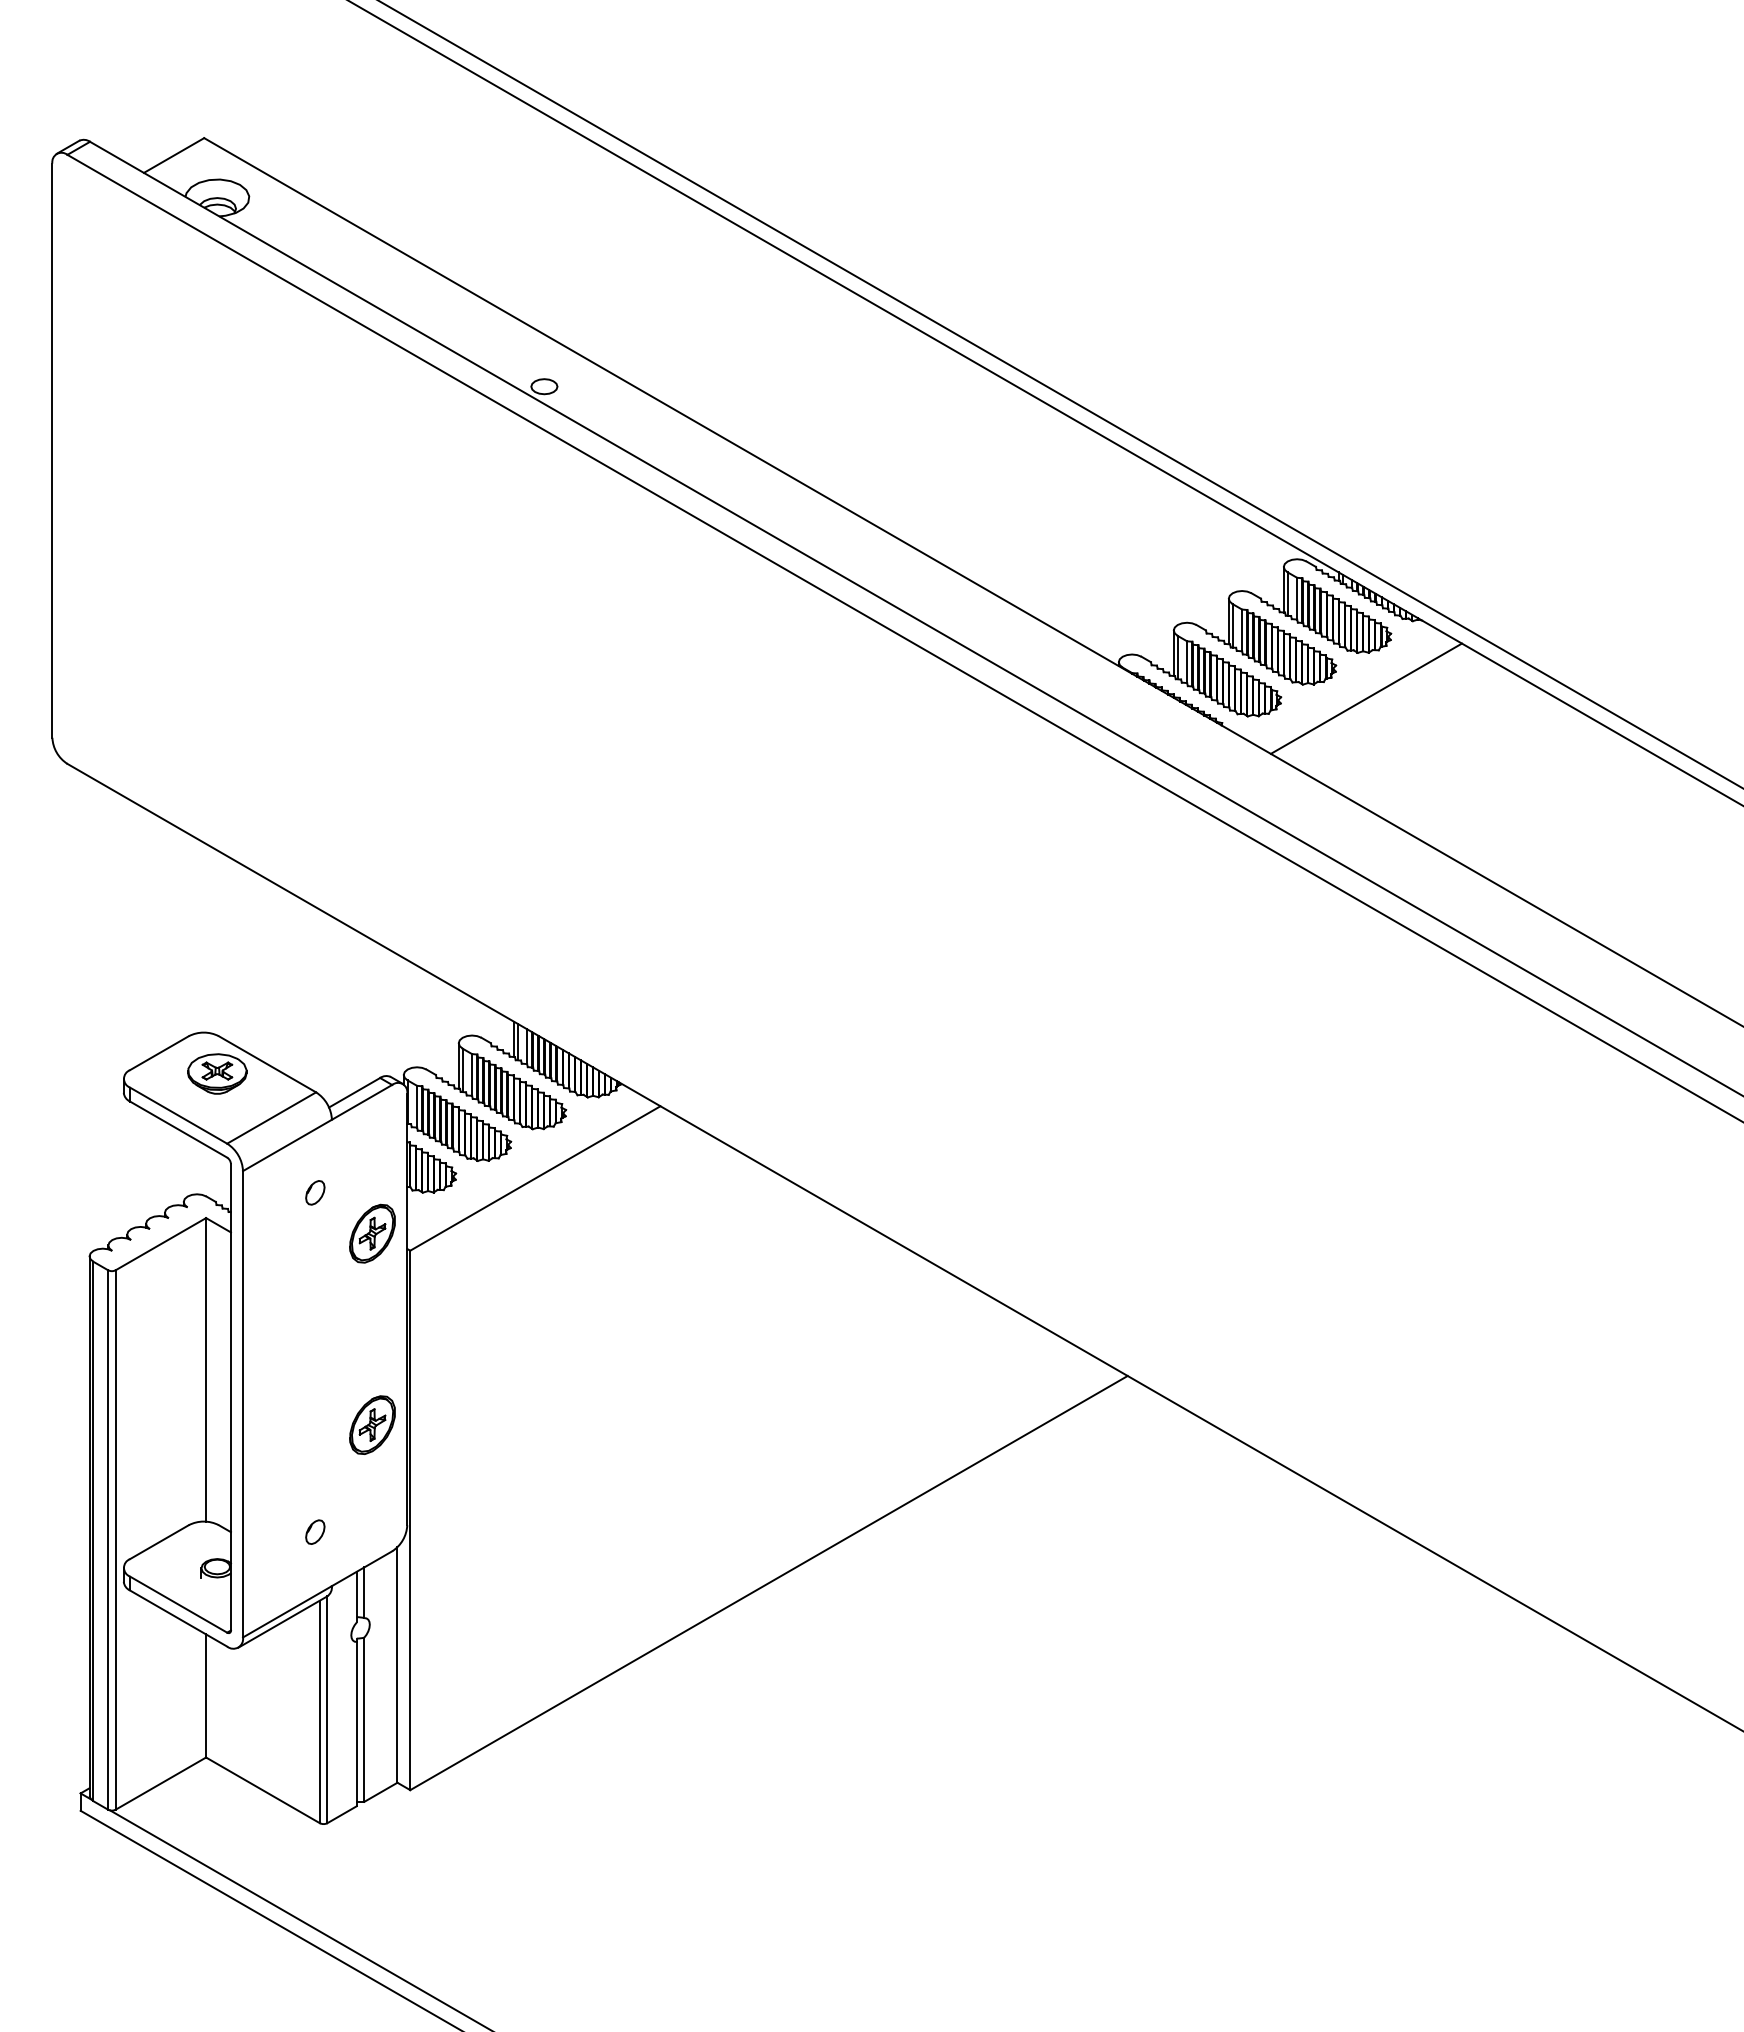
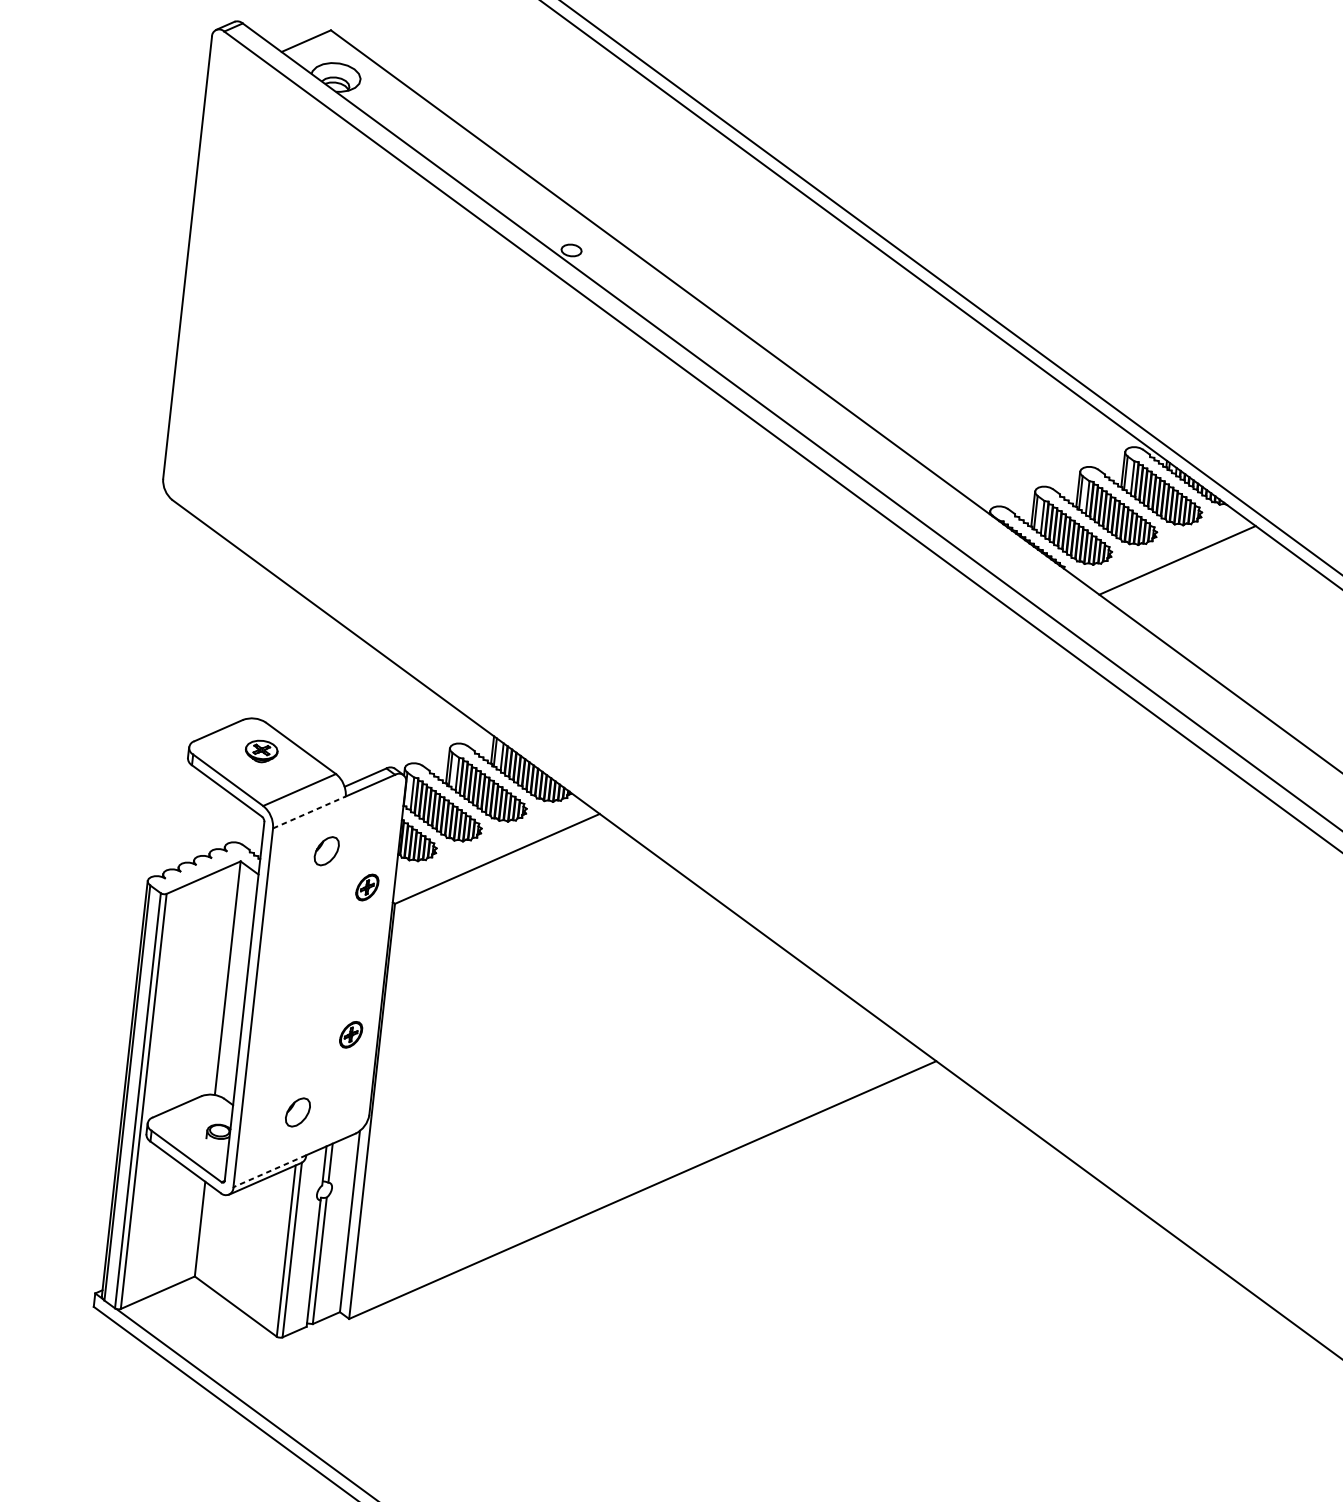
part: (217, 1073) -> (261, 751), size x0.7
line: (287, 1145) -> (309, 812), solid -> dashed
part: (315, 1192) -> (327, 851), size x1.6
part: (372, 1233) -> (367, 887), size x0.6
part: (372, 1424) -> (351, 1034), size x0.6
part: (315, 1531) -> (298, 1111), size x1.6
line: (287, 1612) -> (269, 1171), solid -> dashed

